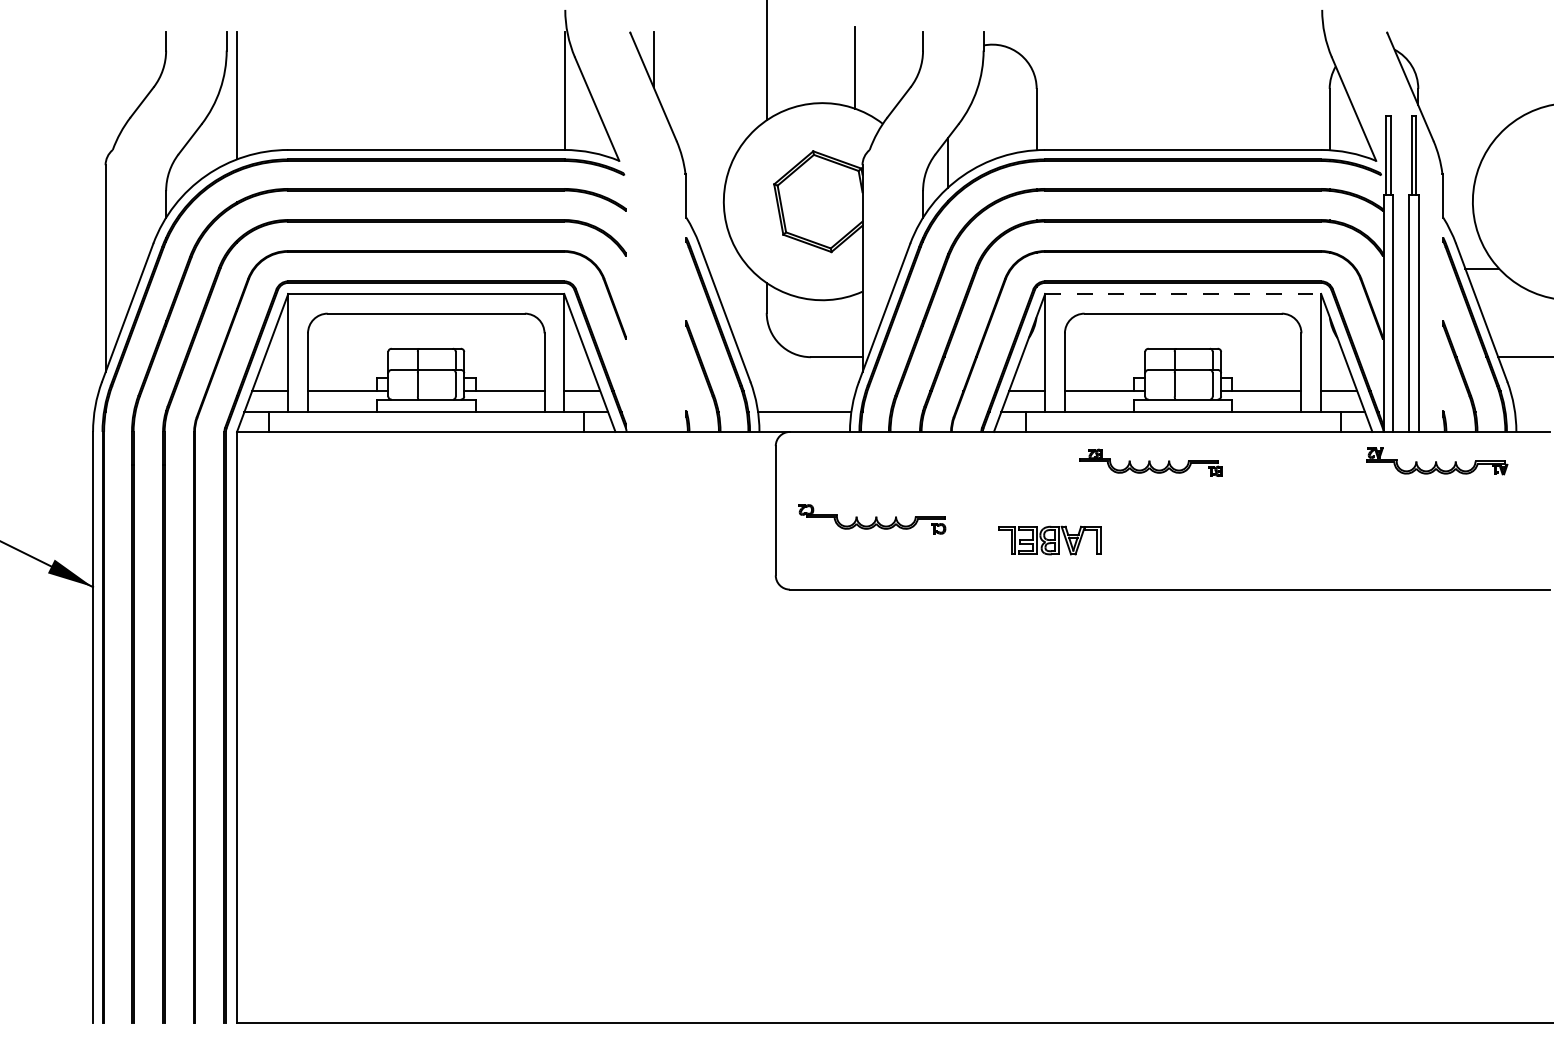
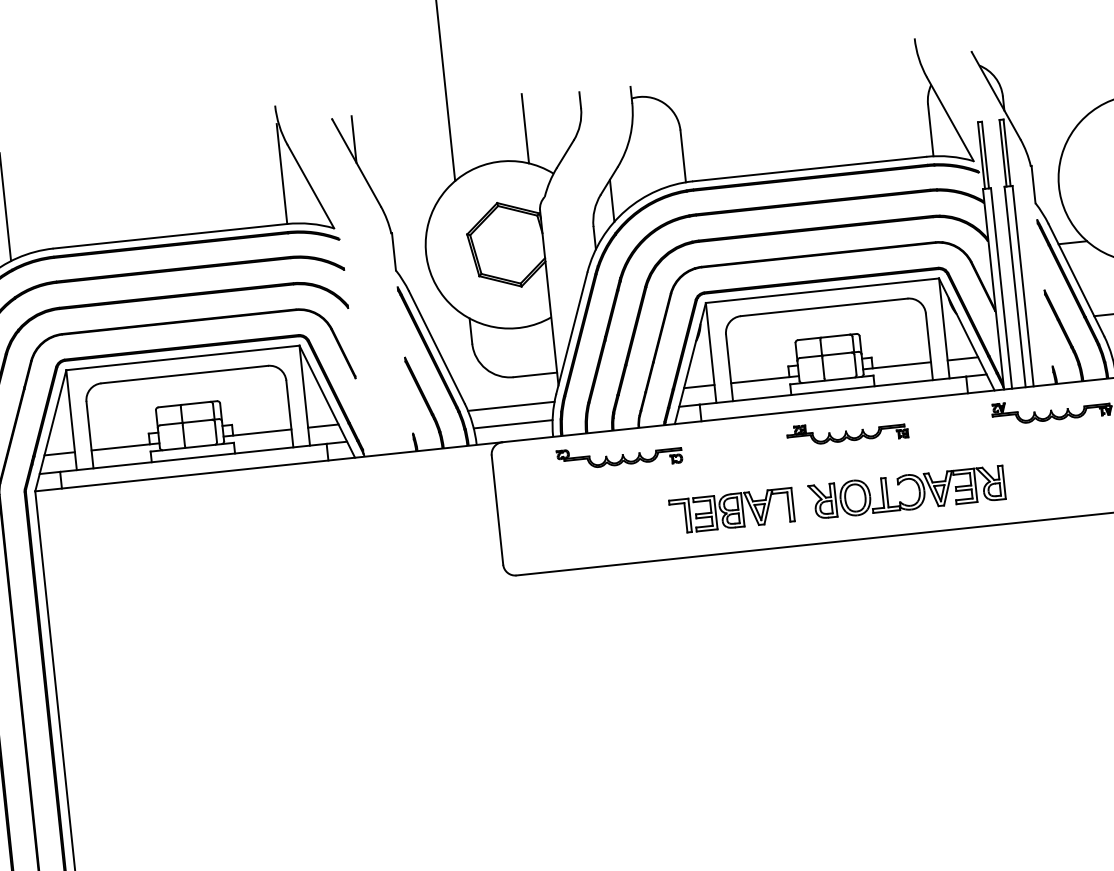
line: (1183, 293) -> (822, 290), dashed -> solid
line: (804, 391) -> (511, 406), added
part: (1150, 462) -> (846, 432), moved
part: (872, 519) -> (619, 456), moved
part: (1249, 530) -> (899, 484), added
part: (1049, 540) -> (731, 510), size x1.43

